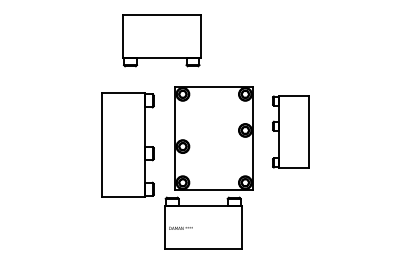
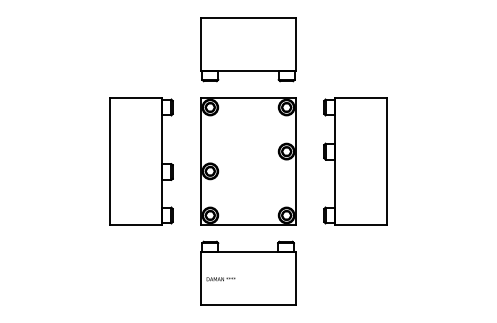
part: (161, 40) -> (248, 49), moved
part: (291, 132) -> (355, 161), size x1.43
part: (214, 138) -> (248, 161), moved
part: (128, 145) -> (141, 161), moved

